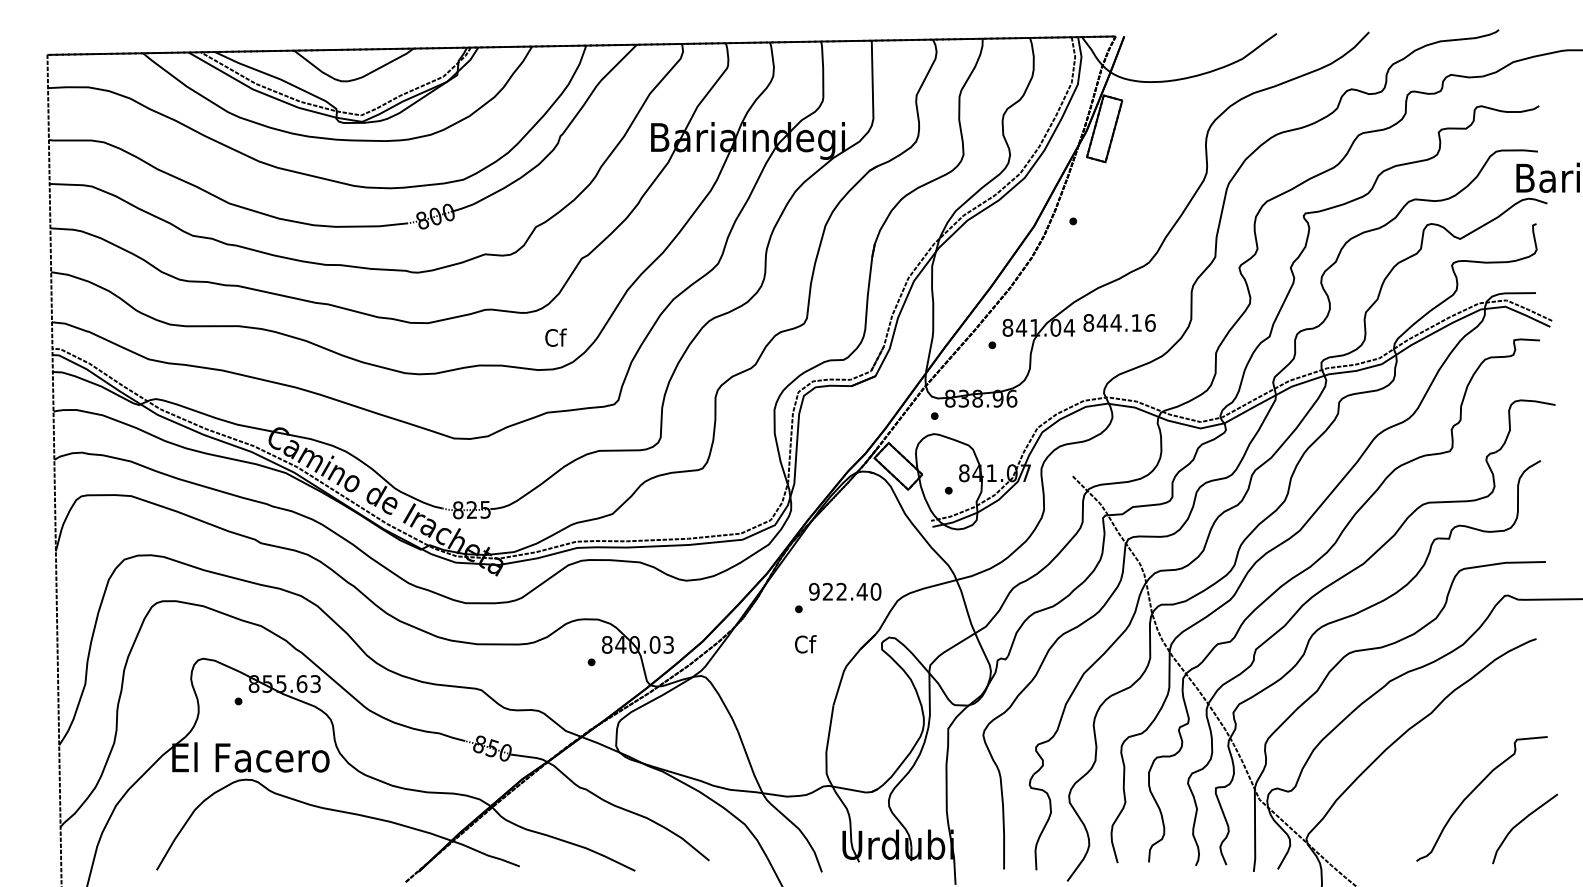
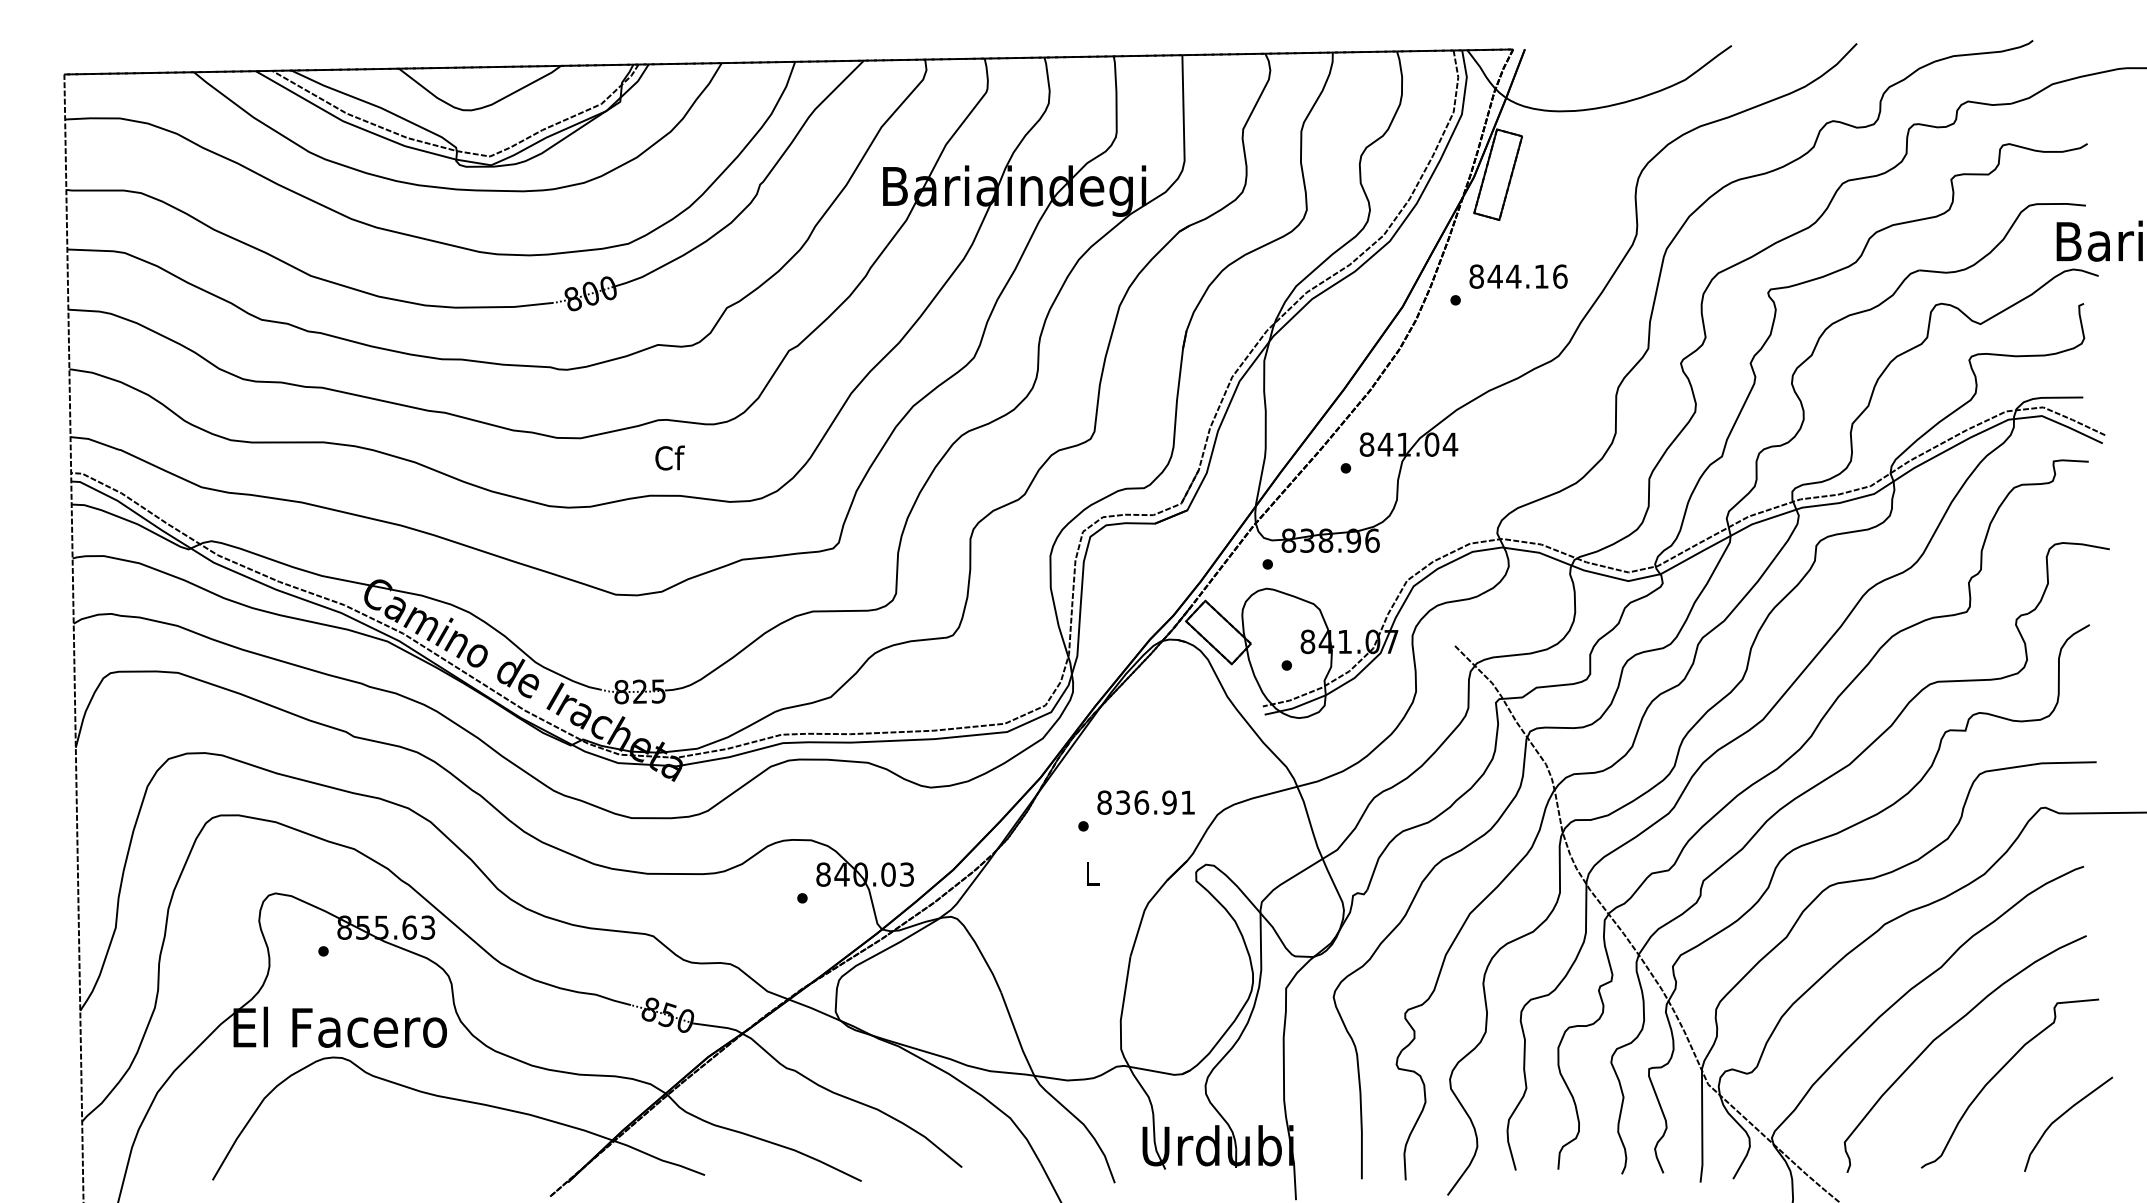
text: (1119, 322) -> (1518, 275), moved
text: (555, 337) -> (669, 457), moved
text: (845, 591) -> (1146, 802), 922.40 -> 836.91
text: (805, 644) -> (1092, 874), Cf -> L
curve: (1437, 759) -> (1949, 1030), added

